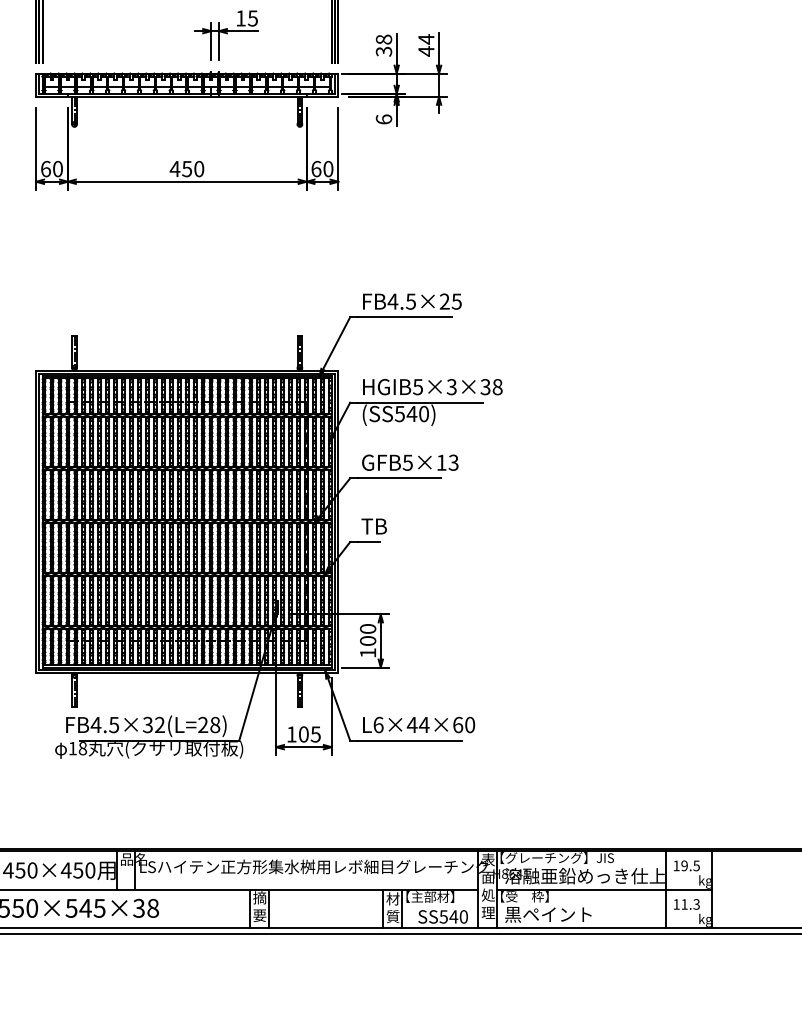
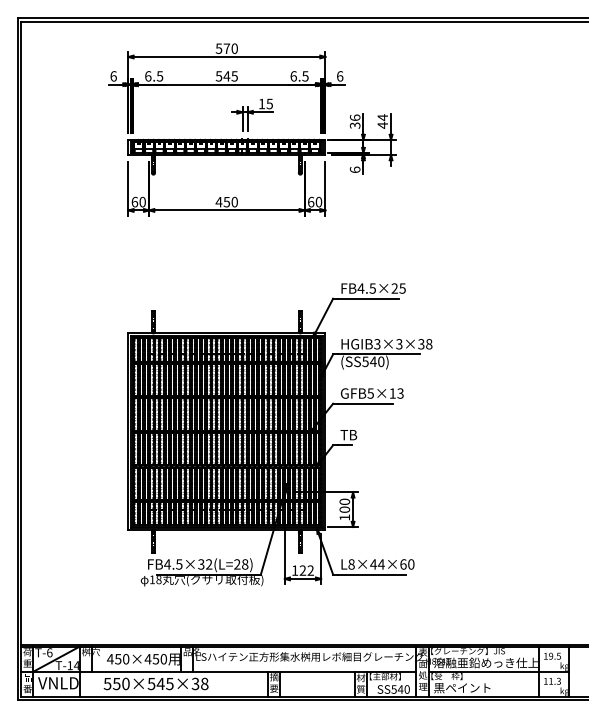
text: (384, 39) -> (355, 117), 38 -> 36
text: (418, 385) -> (377, 343), HGIB5×3×38 -> HGIB3×3×38
text: (378, 725) -> (351, 564), L6×44×60 -> L8×44×60
text: (309, 734) -> (306, 570), 105 -> 122

